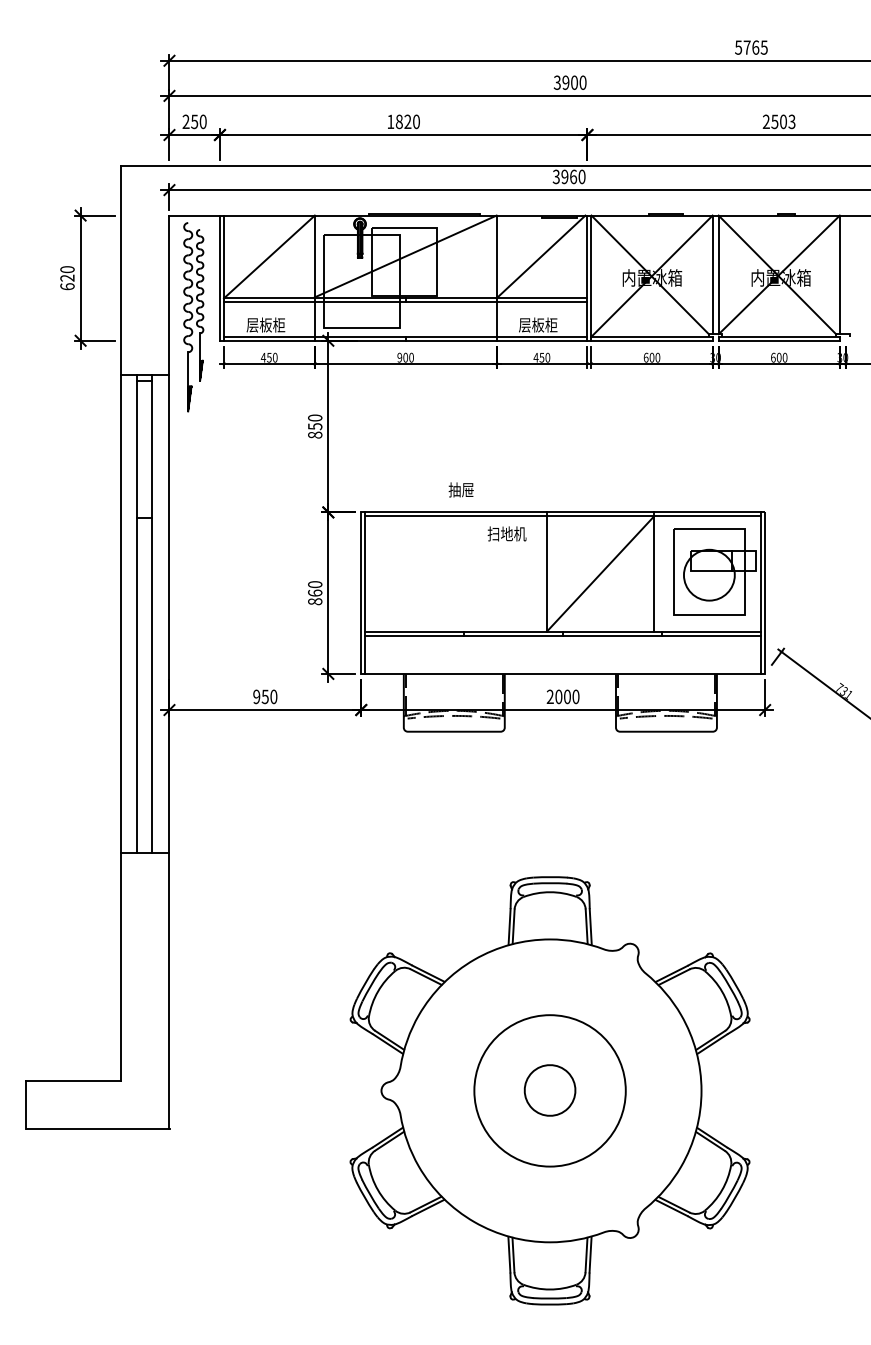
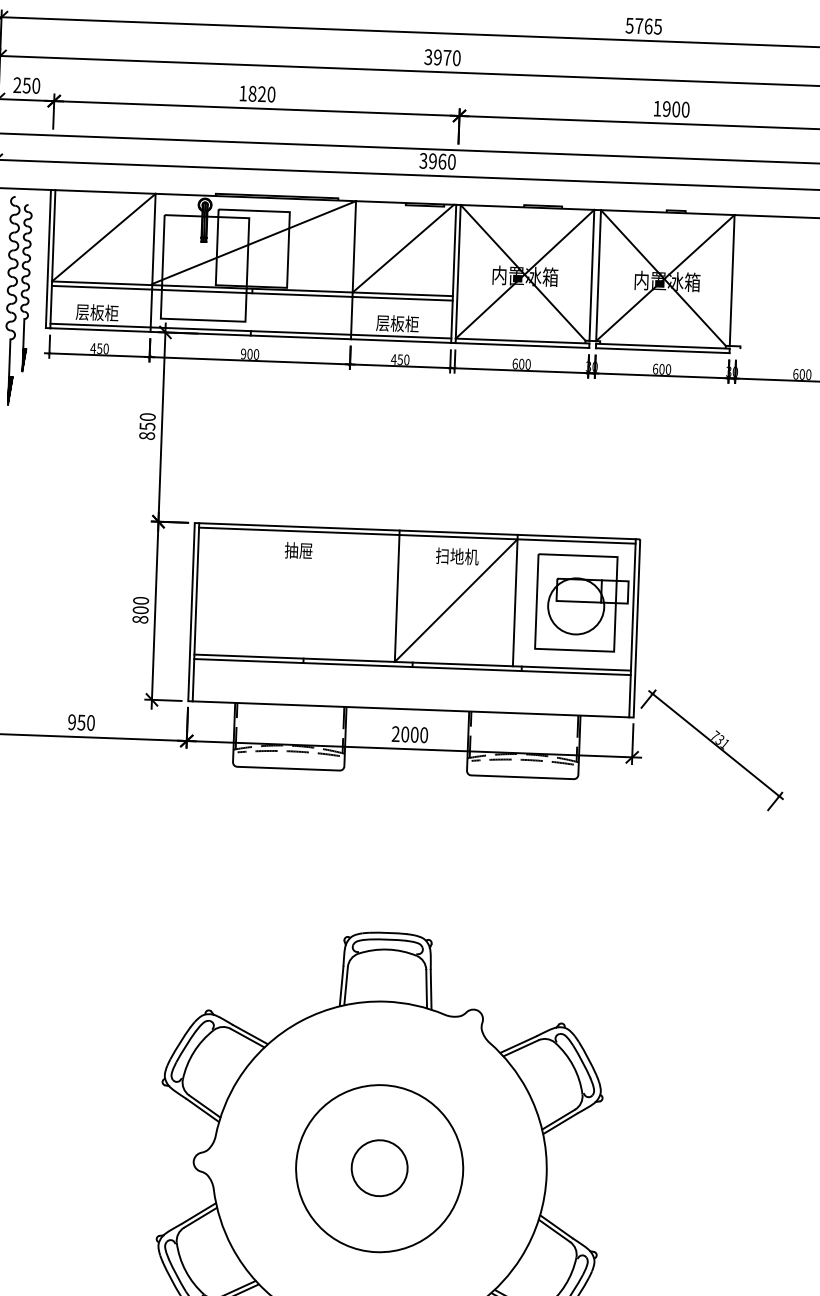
text: (574, 82) -> (447, 57), 3900 -> 3970
text: (778, 121) -> (670, 108), 2503 -> 1900
text: (460, 489) -> (297, 550), moved
text: (506, 533) -> (456, 555), moved
text: (315, 592) -> (141, 609), 860 -> 800

